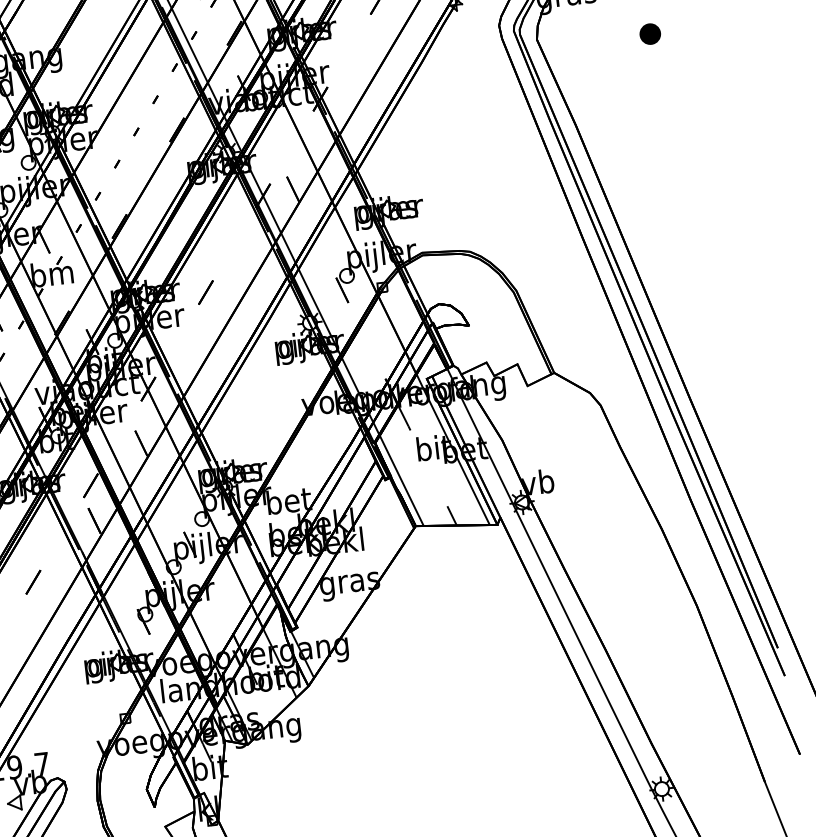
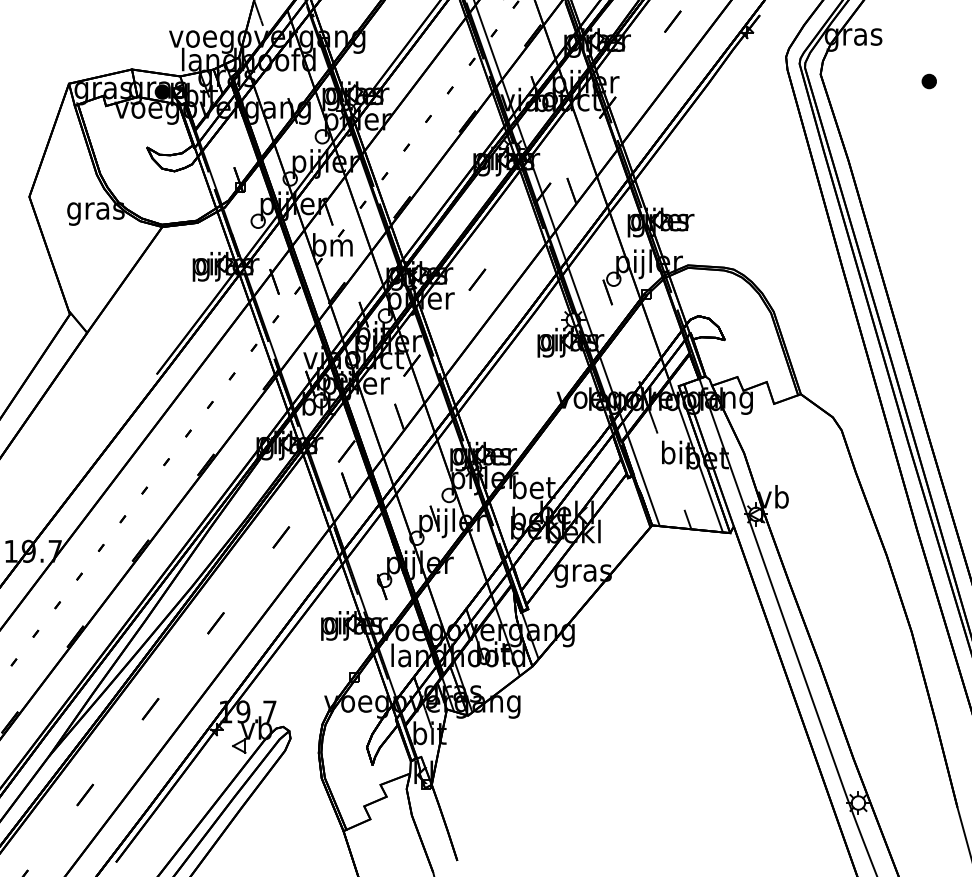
part: (649, 34) -> (928, 81), size x0.71

